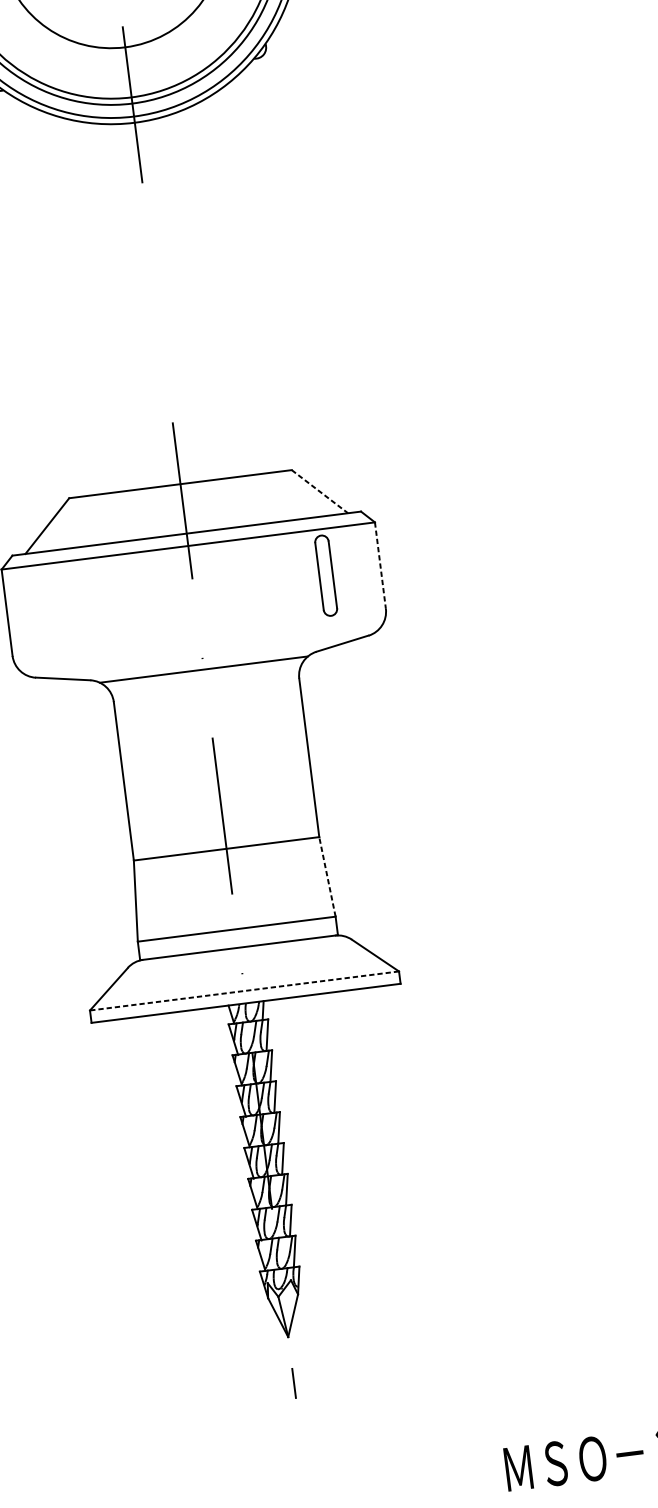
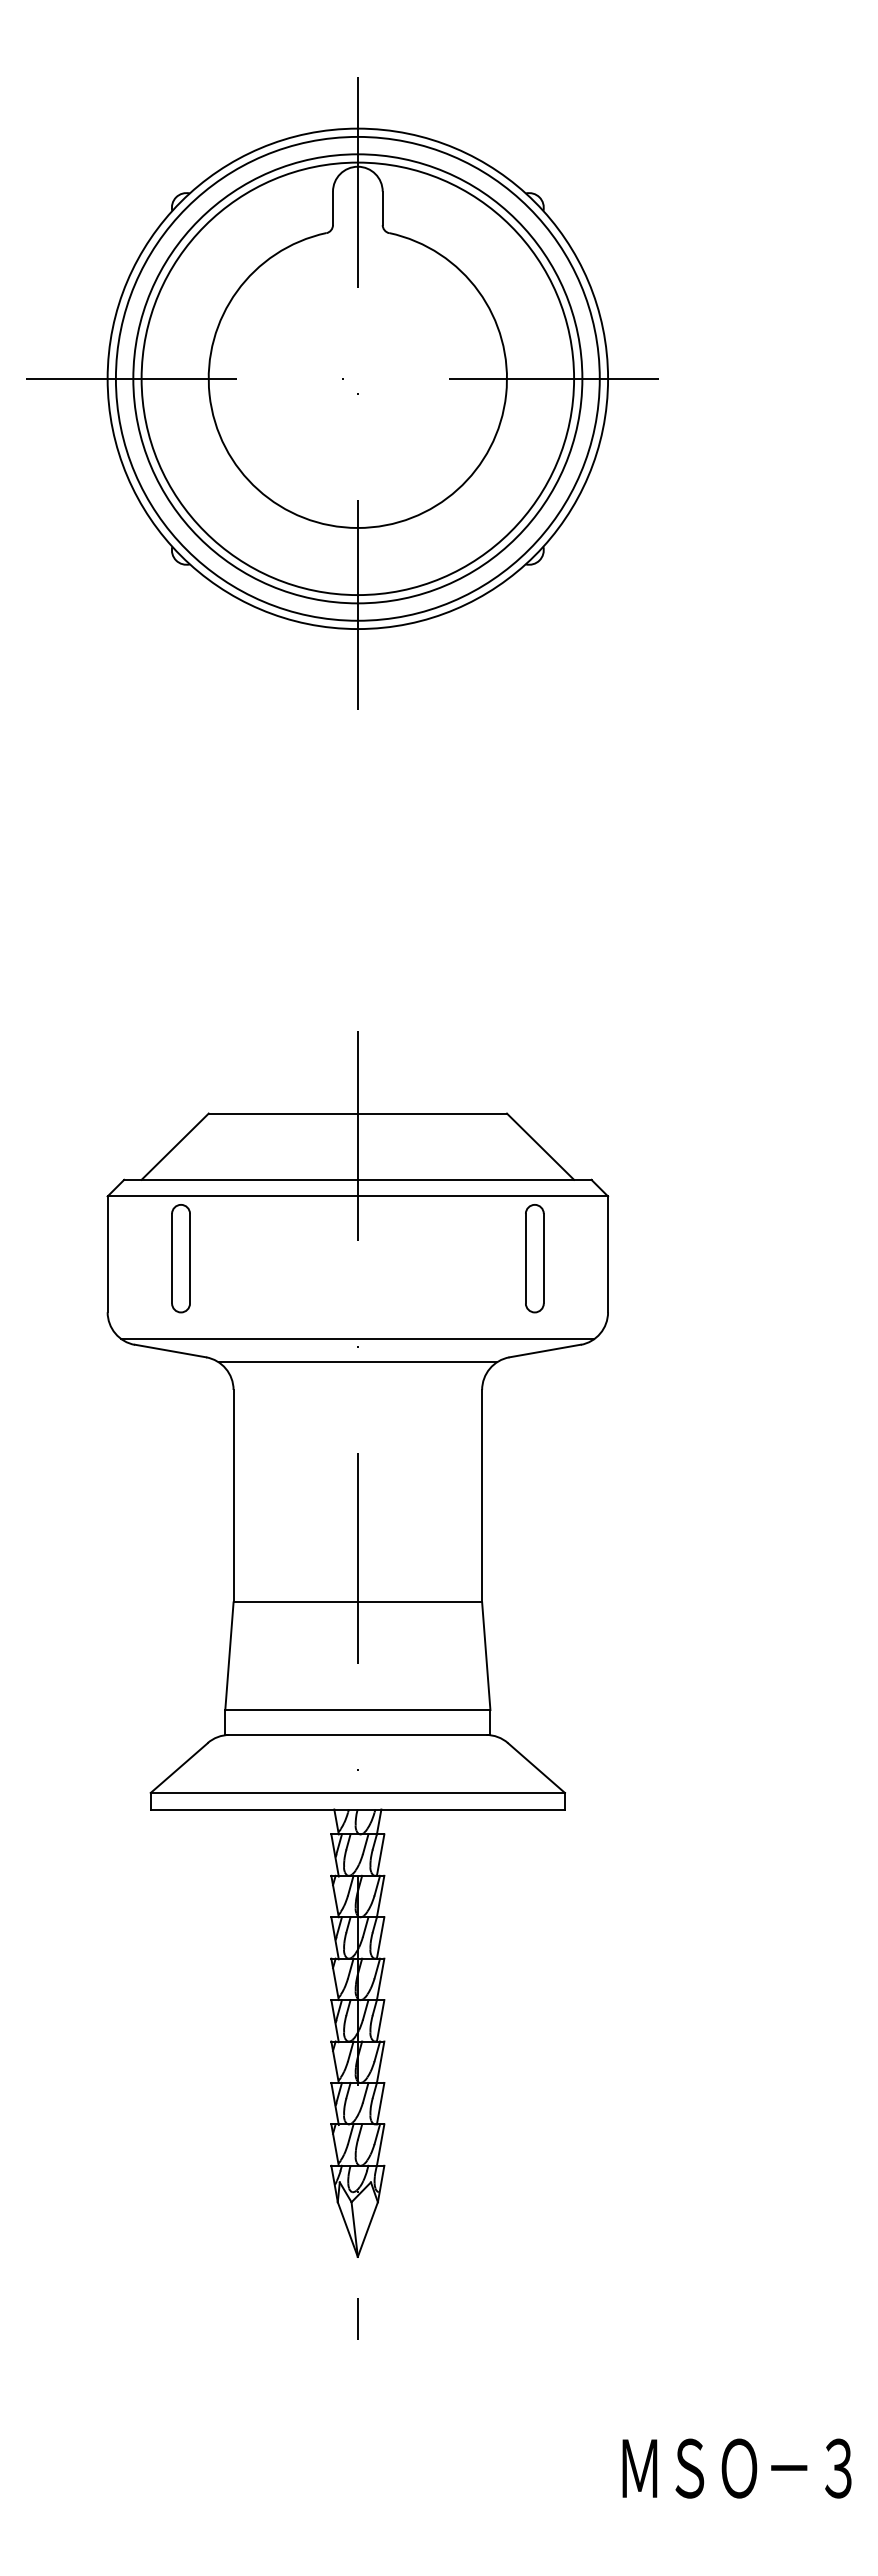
line: (319, 492) -> (540, 1147), dashed -> solid
line: (380, 565) -> (608, 1254), dashed -> solid
part: (61, 609) -> (180, 1258), added
line: (201, 651) -> (357, 1338), added
line: (327, 876) -> (486, 1655), dashed -> solid
line: (244, 990) -> (357, 1792), dashed -> solid

